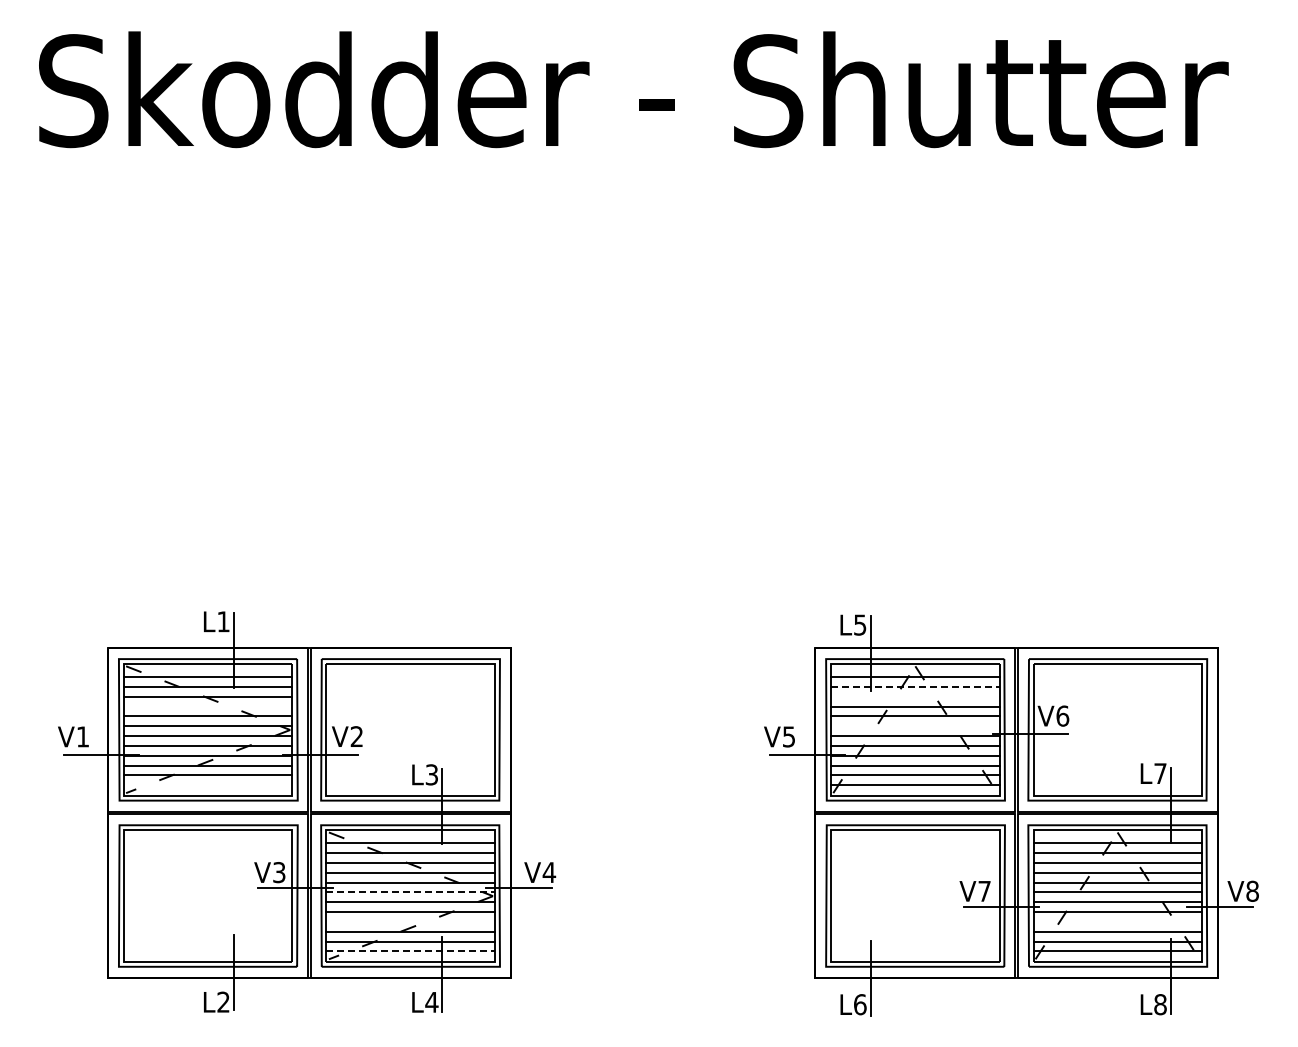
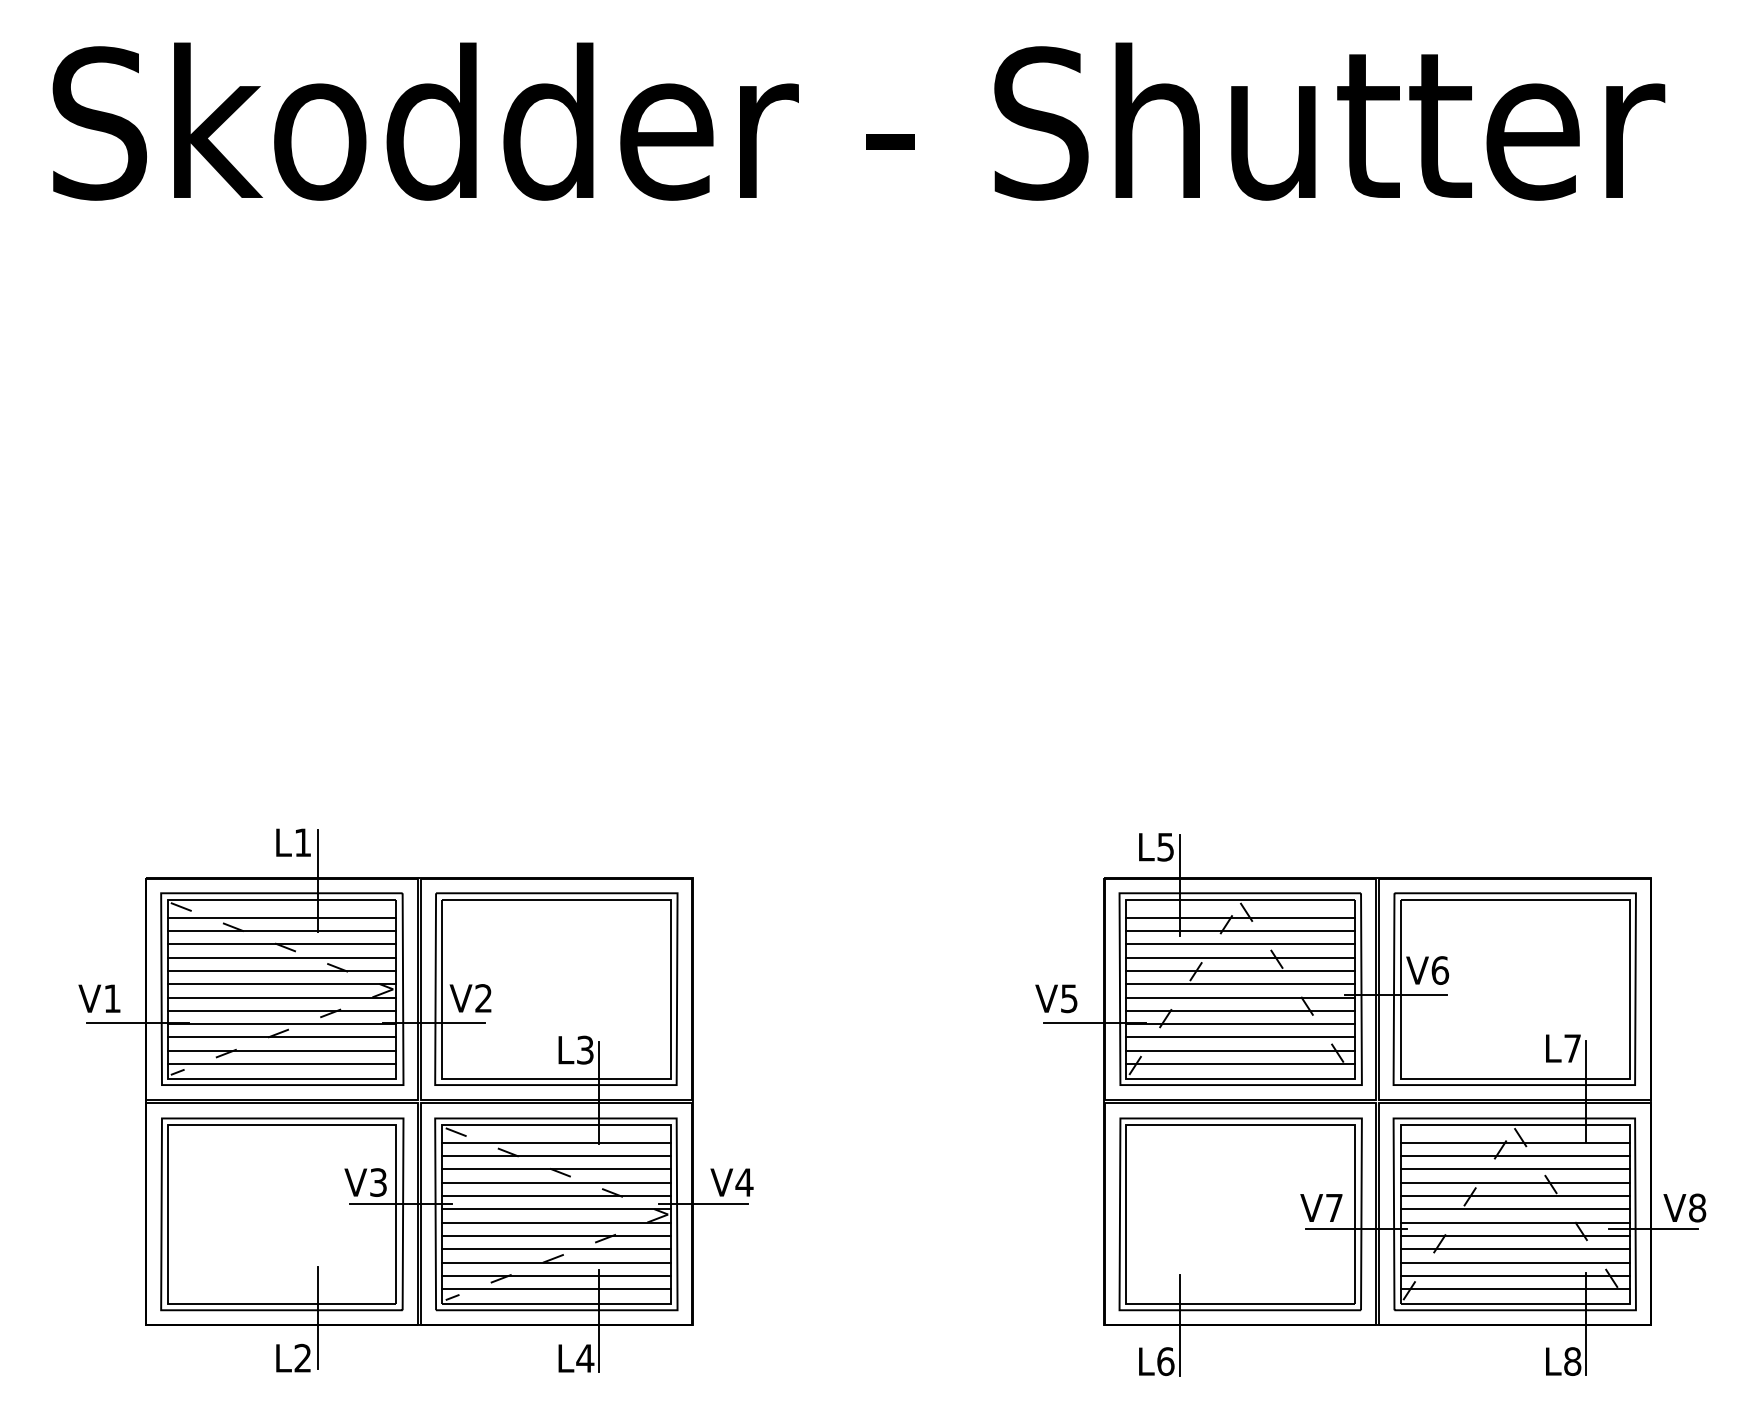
line: (915, 686) -> (1240, 930), dashed -> solid
line: (914, 696) -> (1239, 943), added
line: (207, 706) -> (281, 957), added
line: (914, 726) -> (1239, 984), added
line: (207, 785) -> (281, 1064), added
line: (411, 892) -> (557, 1209), dashed -> solid
line: (410, 921) -> (556, 1248), added
line: (1117, 921) -> (1514, 1248), added
line: (411, 951) -> (557, 1289), dashed -> solid

